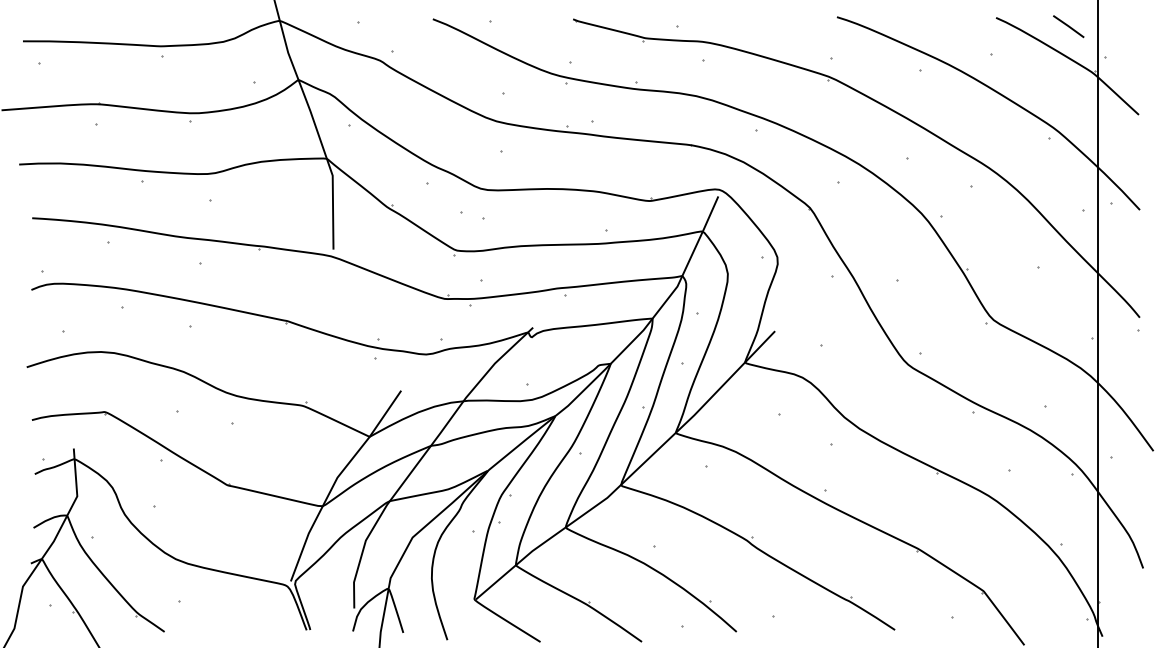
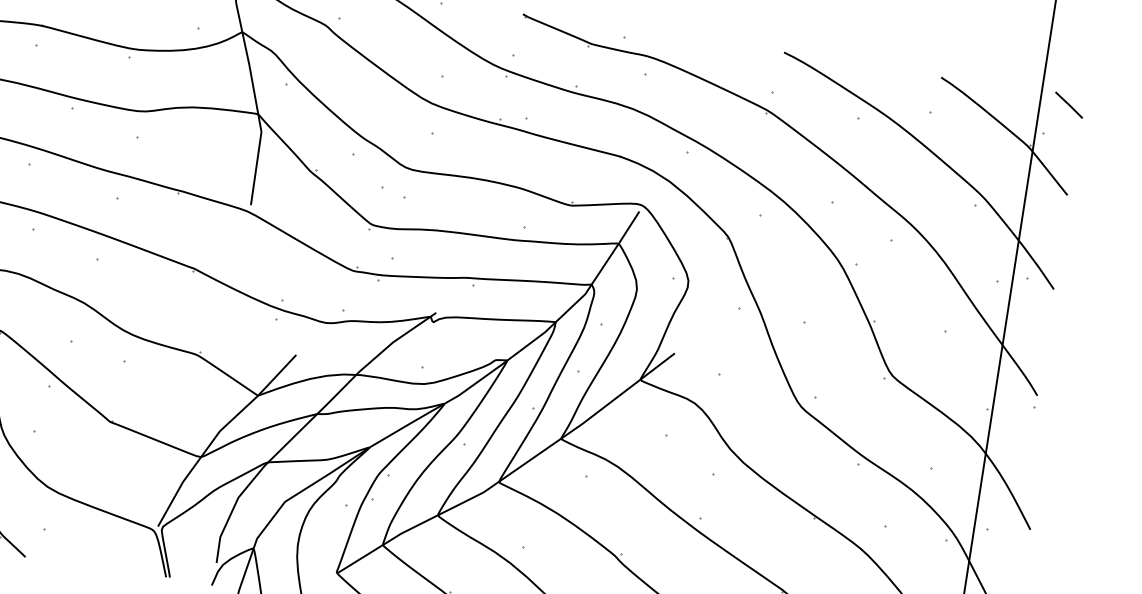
line: (1068, 26) -> (1068, 105), moved

